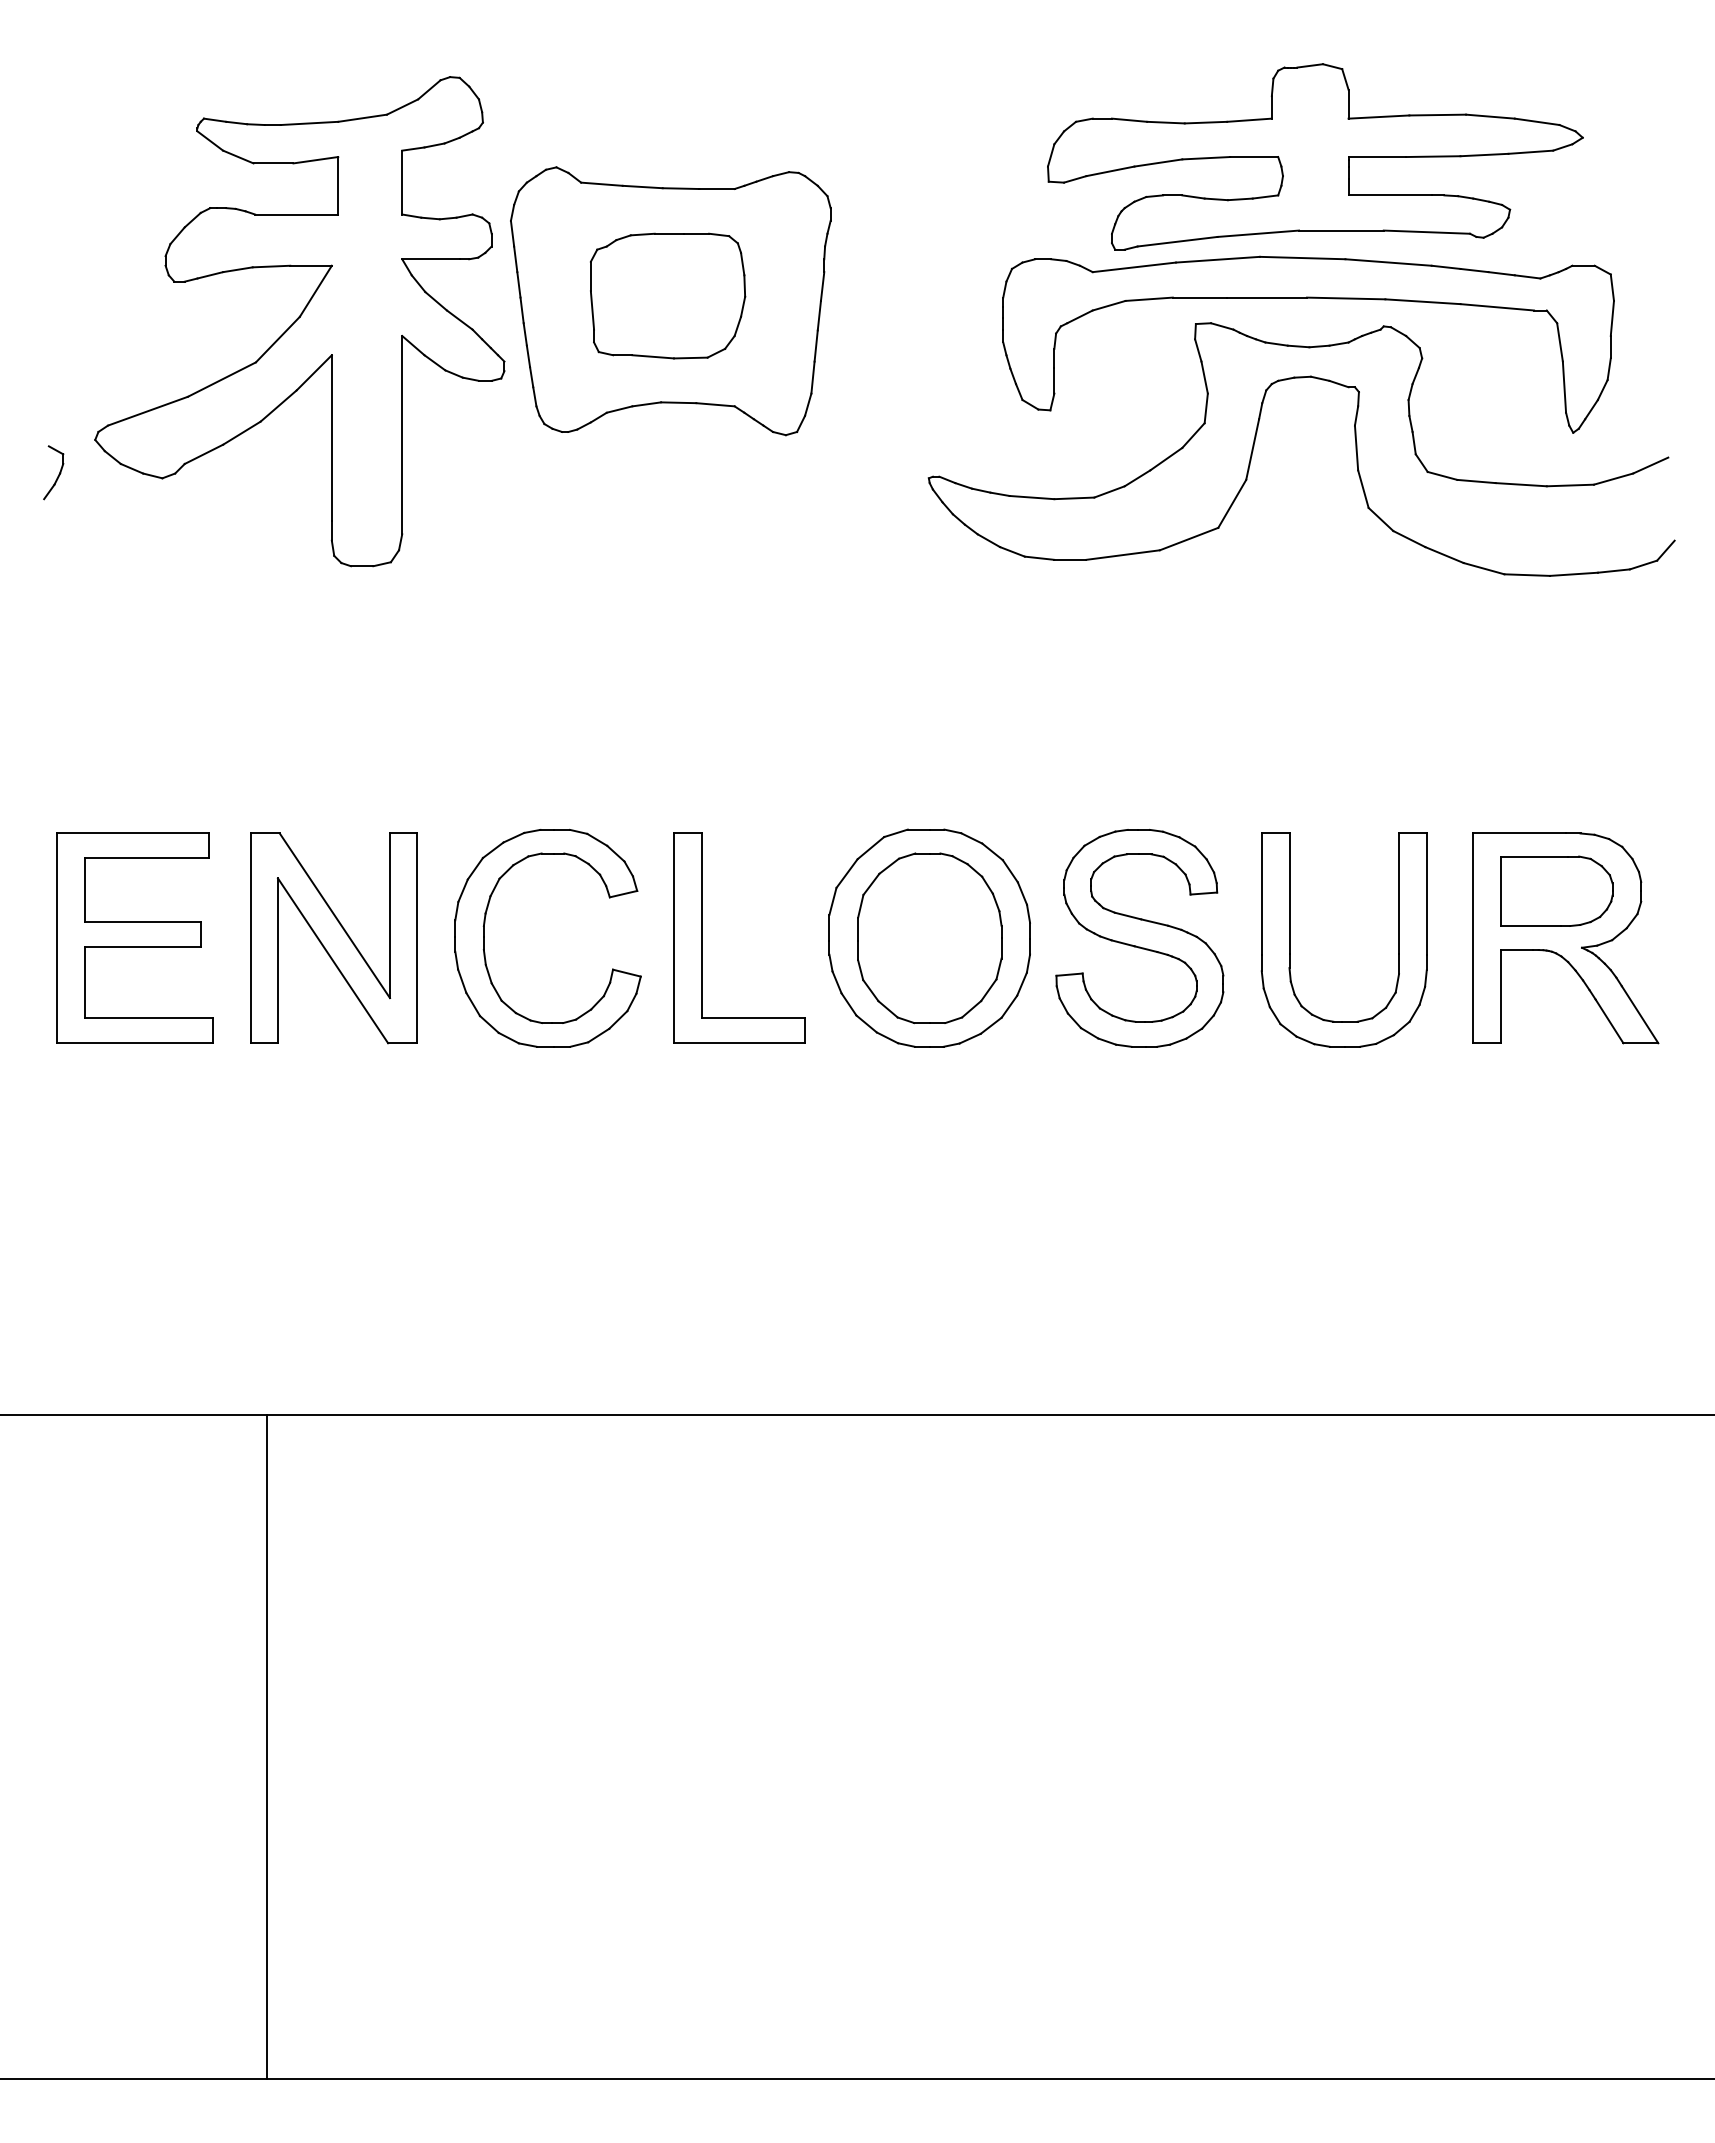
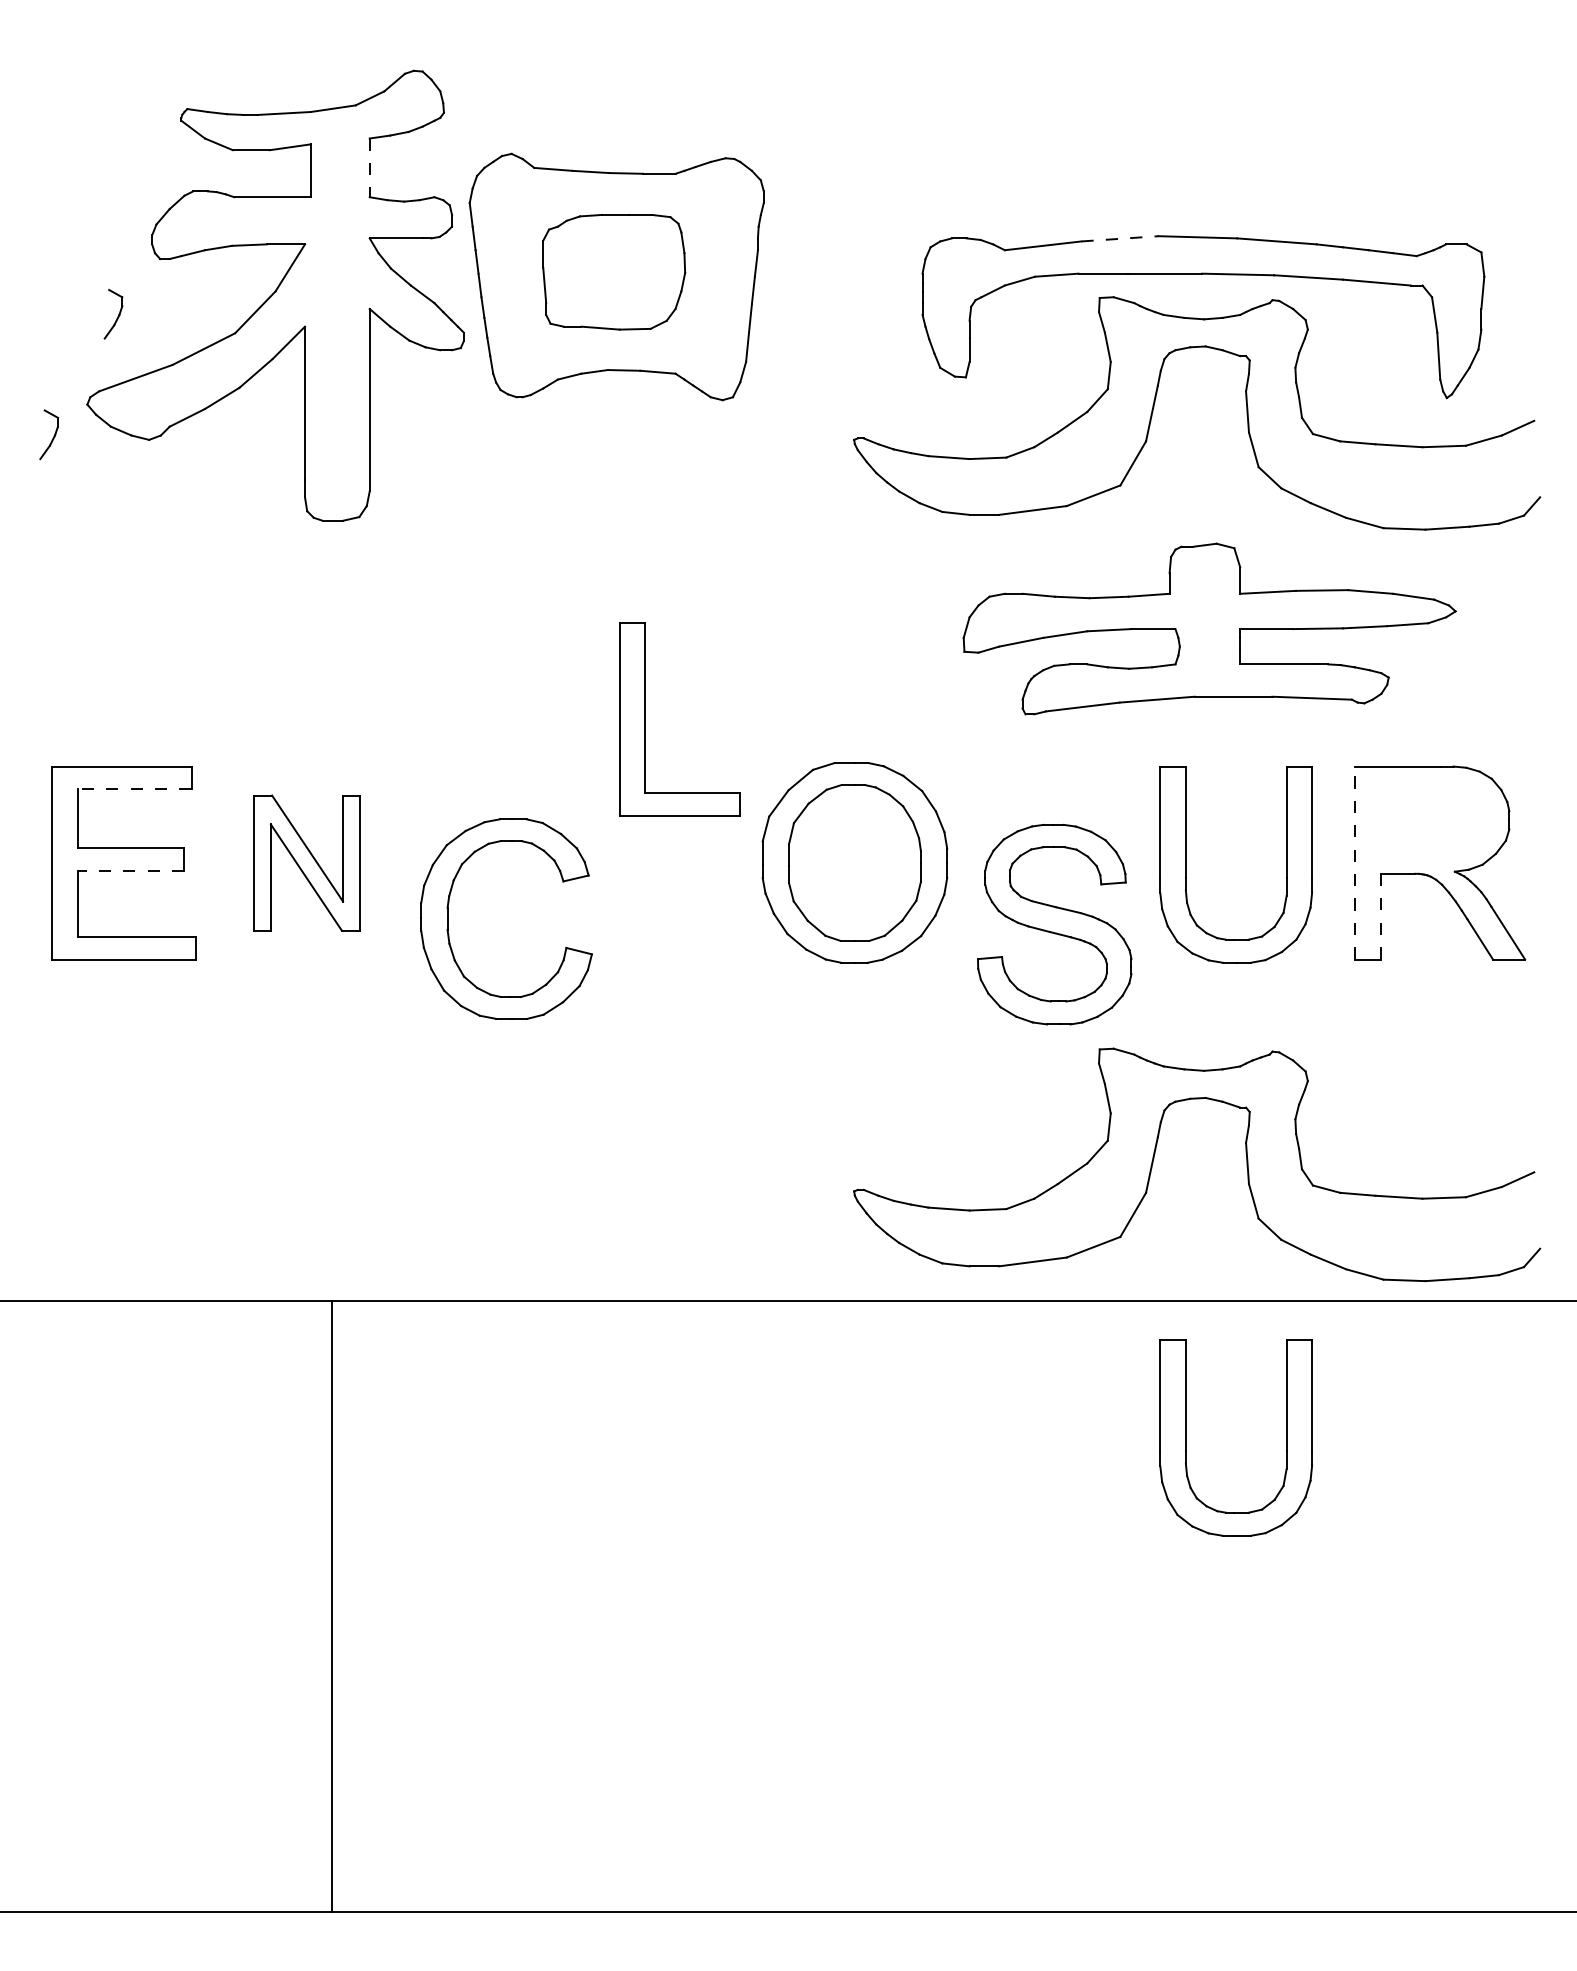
part: (1315, 156) -> (1209, 628), moved
line: (402, 182) -> (369, 167), solid -> dashed
line: (1218, 259) -> (1120, 238), solid -> dashed
part: (123, 341) -> (113, 314), added
line: (146, 858) -> (134, 789), solid -> dashed
part: (1556, 890) -> (1431, 819), removed
part: (484, 937) -> (448, 918), moved
part: (702, 937) -> (645, 718), moved
part: (333, 938) -> (306, 863), size x0.7
part: (1139, 938) -> (1054, 924), moved
line: (1473, 938) -> (1355, 863), solid -> dashed
line: (142, 946) -> (130, 870), solid -> dashed
line: (1501, 996) -> (1380, 916), solid -> dashed
part: (1255, 1259) -> (1154, 1158), added
part: (1290, 1562) -> (1186, 1437), added
line: (266, 1746) -> (332, 1606), moved

